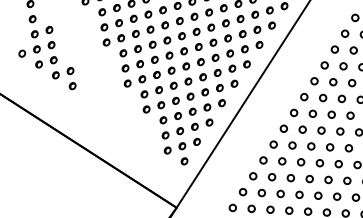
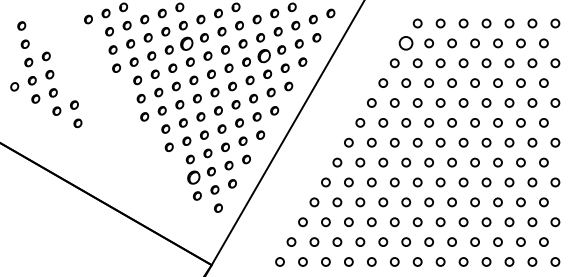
part: (164, 25) -> (186, 43), size x1.6
circle: (345, 33) -> (406, 43), size x1.6
part: (227, 37) -> (263, 55), size x1.6
part: (165, 135) -> (193, 177), size x1.6

